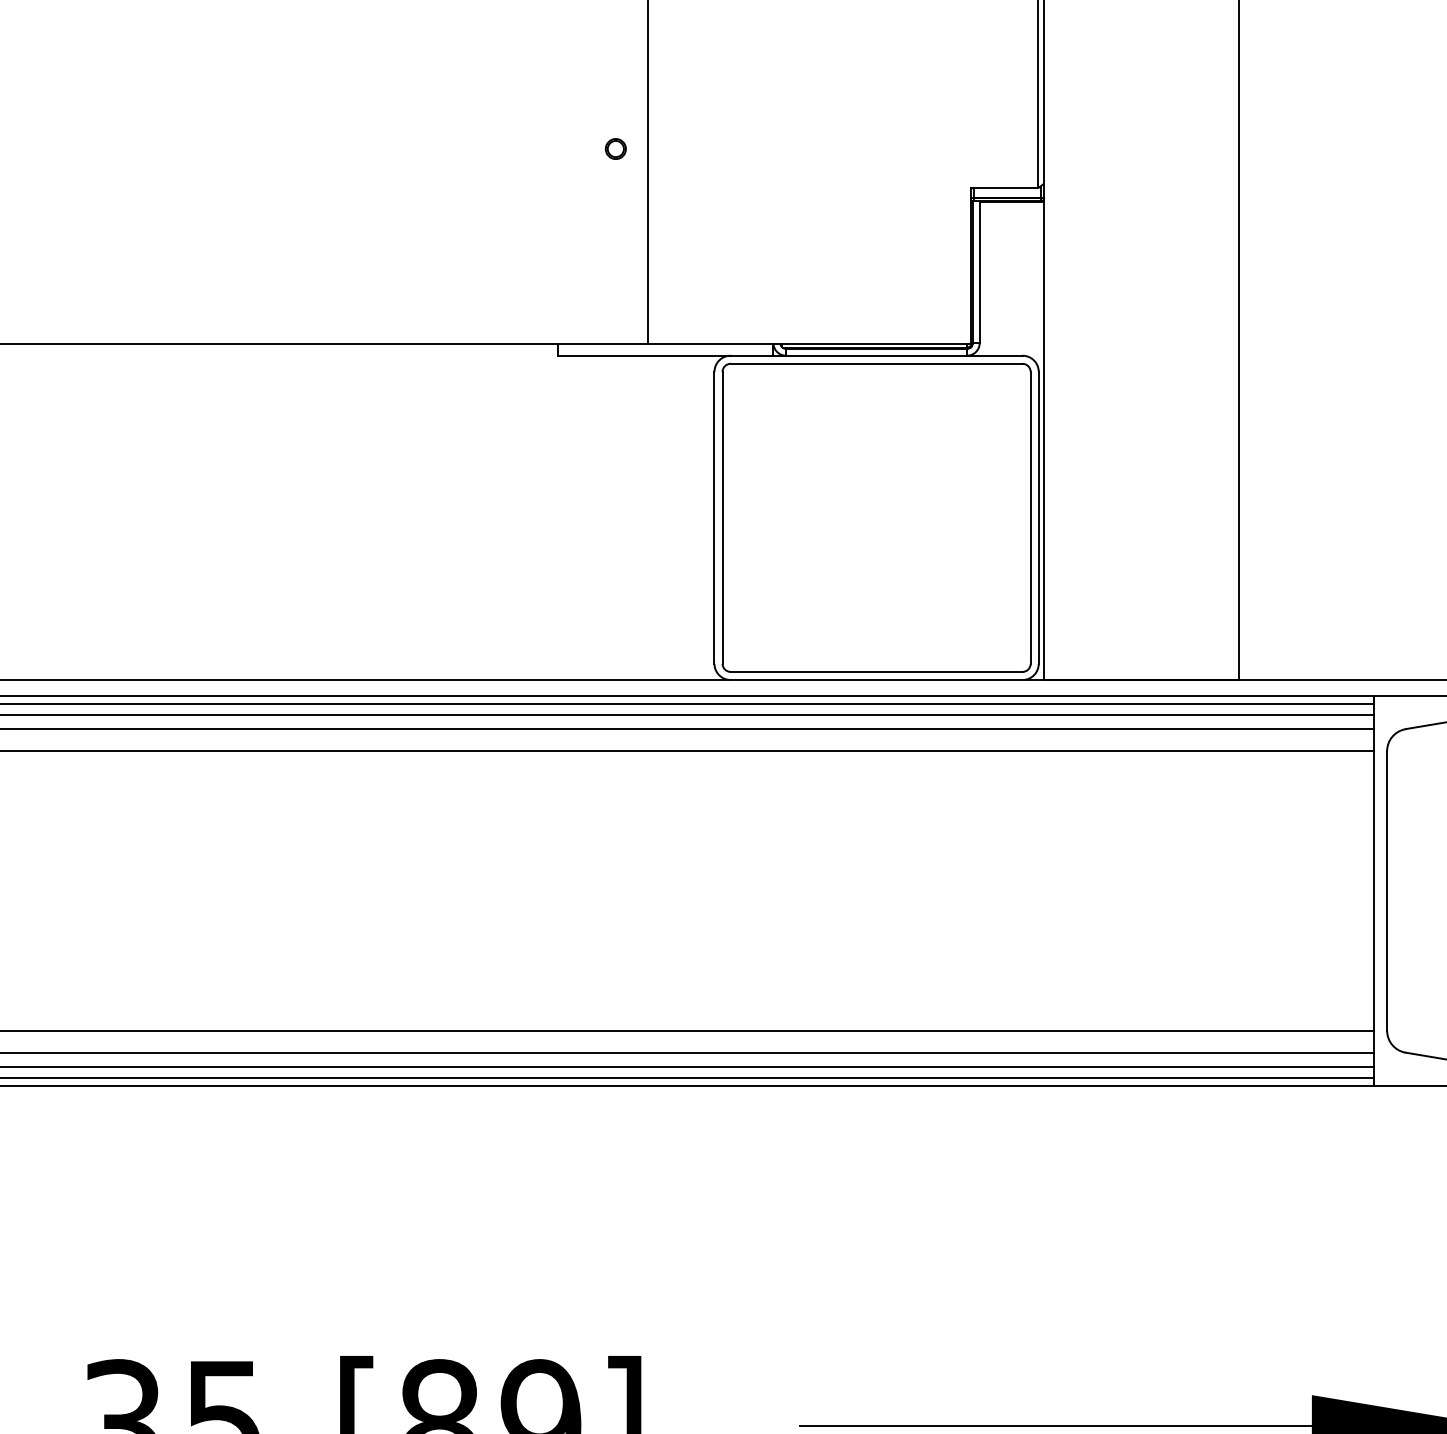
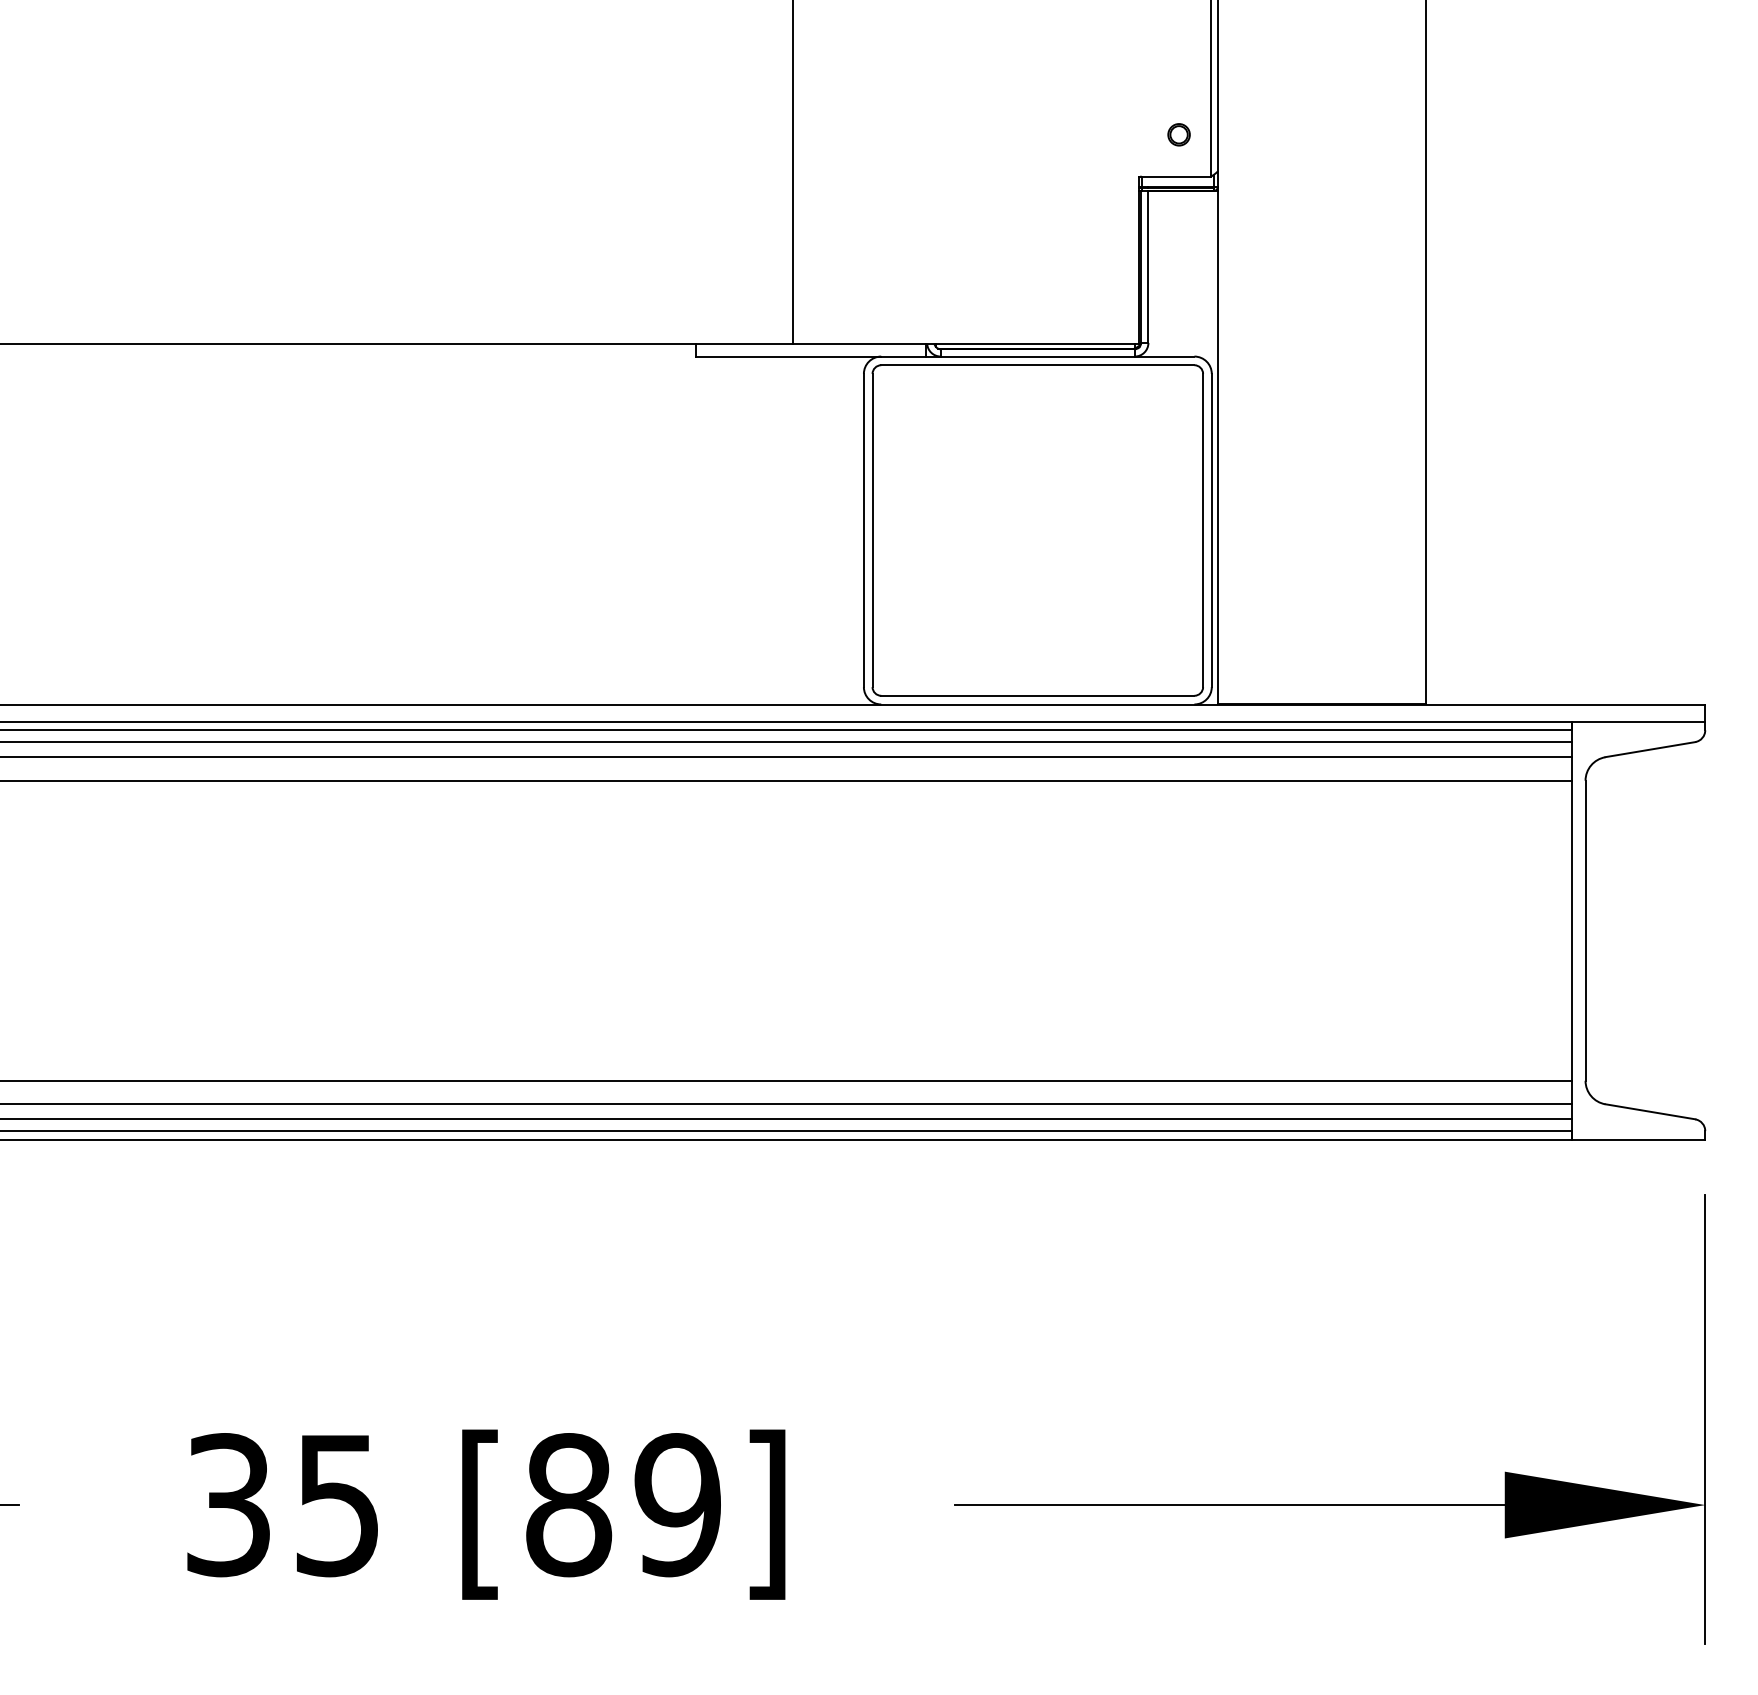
part: (615, 148) -> (1178, 134), moved

